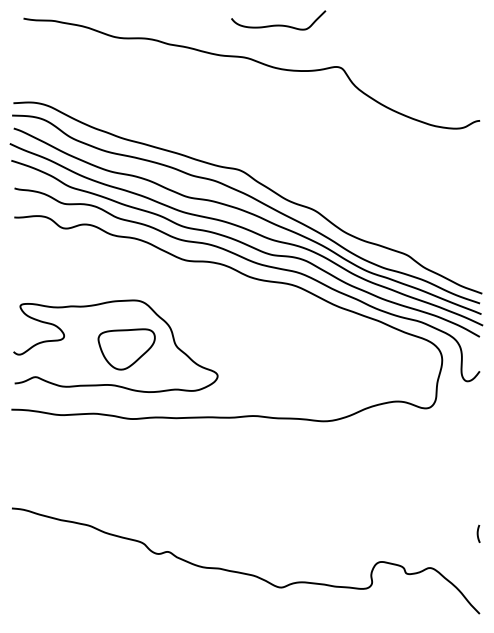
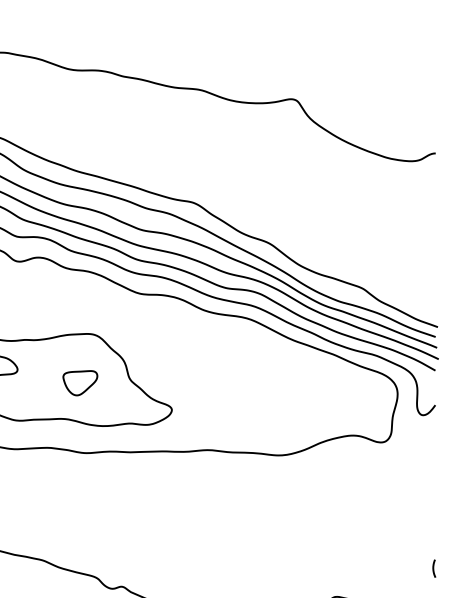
curve: (278, 24) -> (233, 56), removed
part: (126, 349) -> (80, 383), size x0.6

